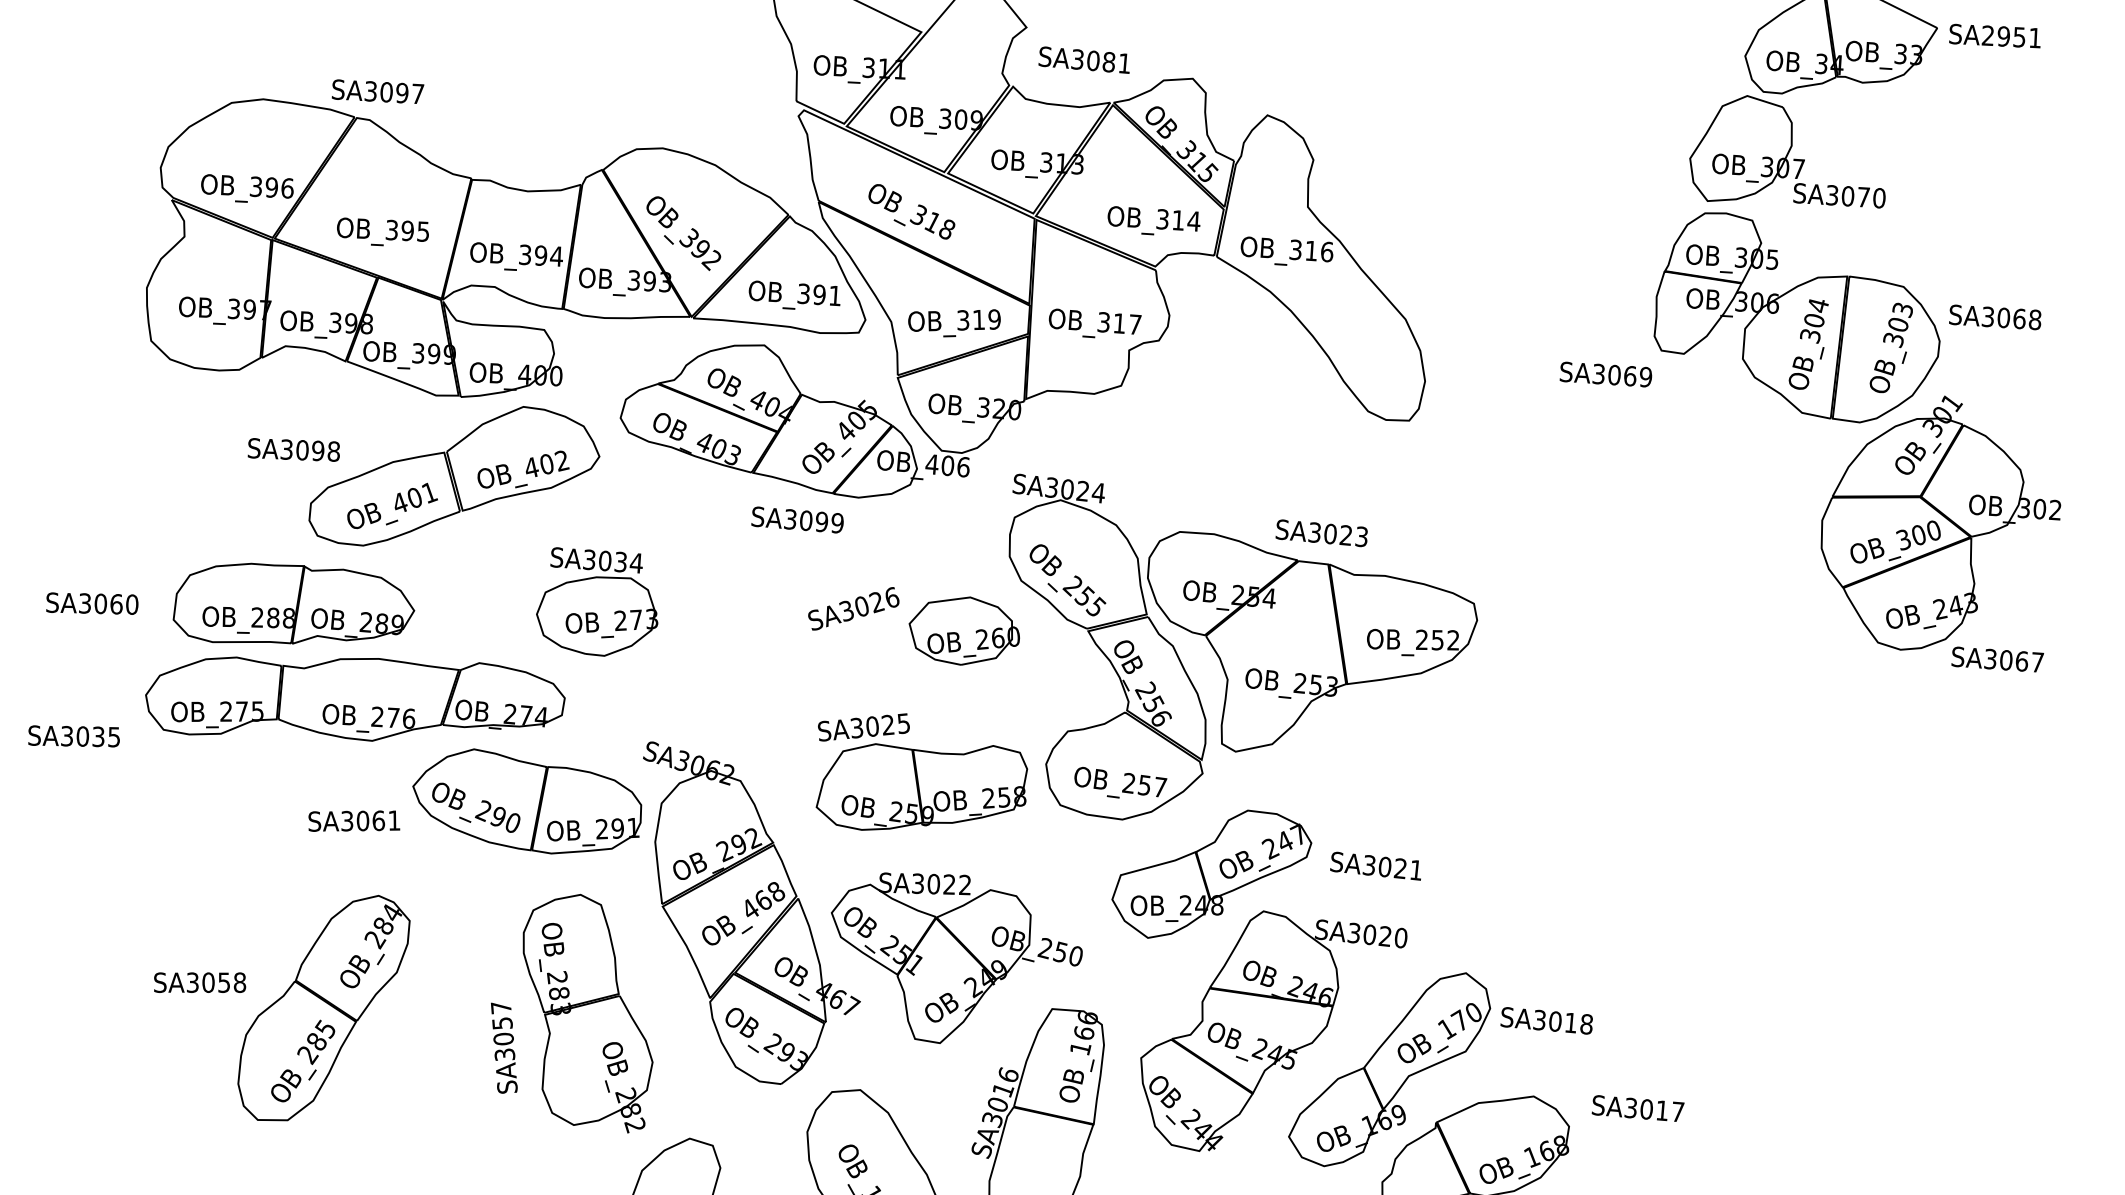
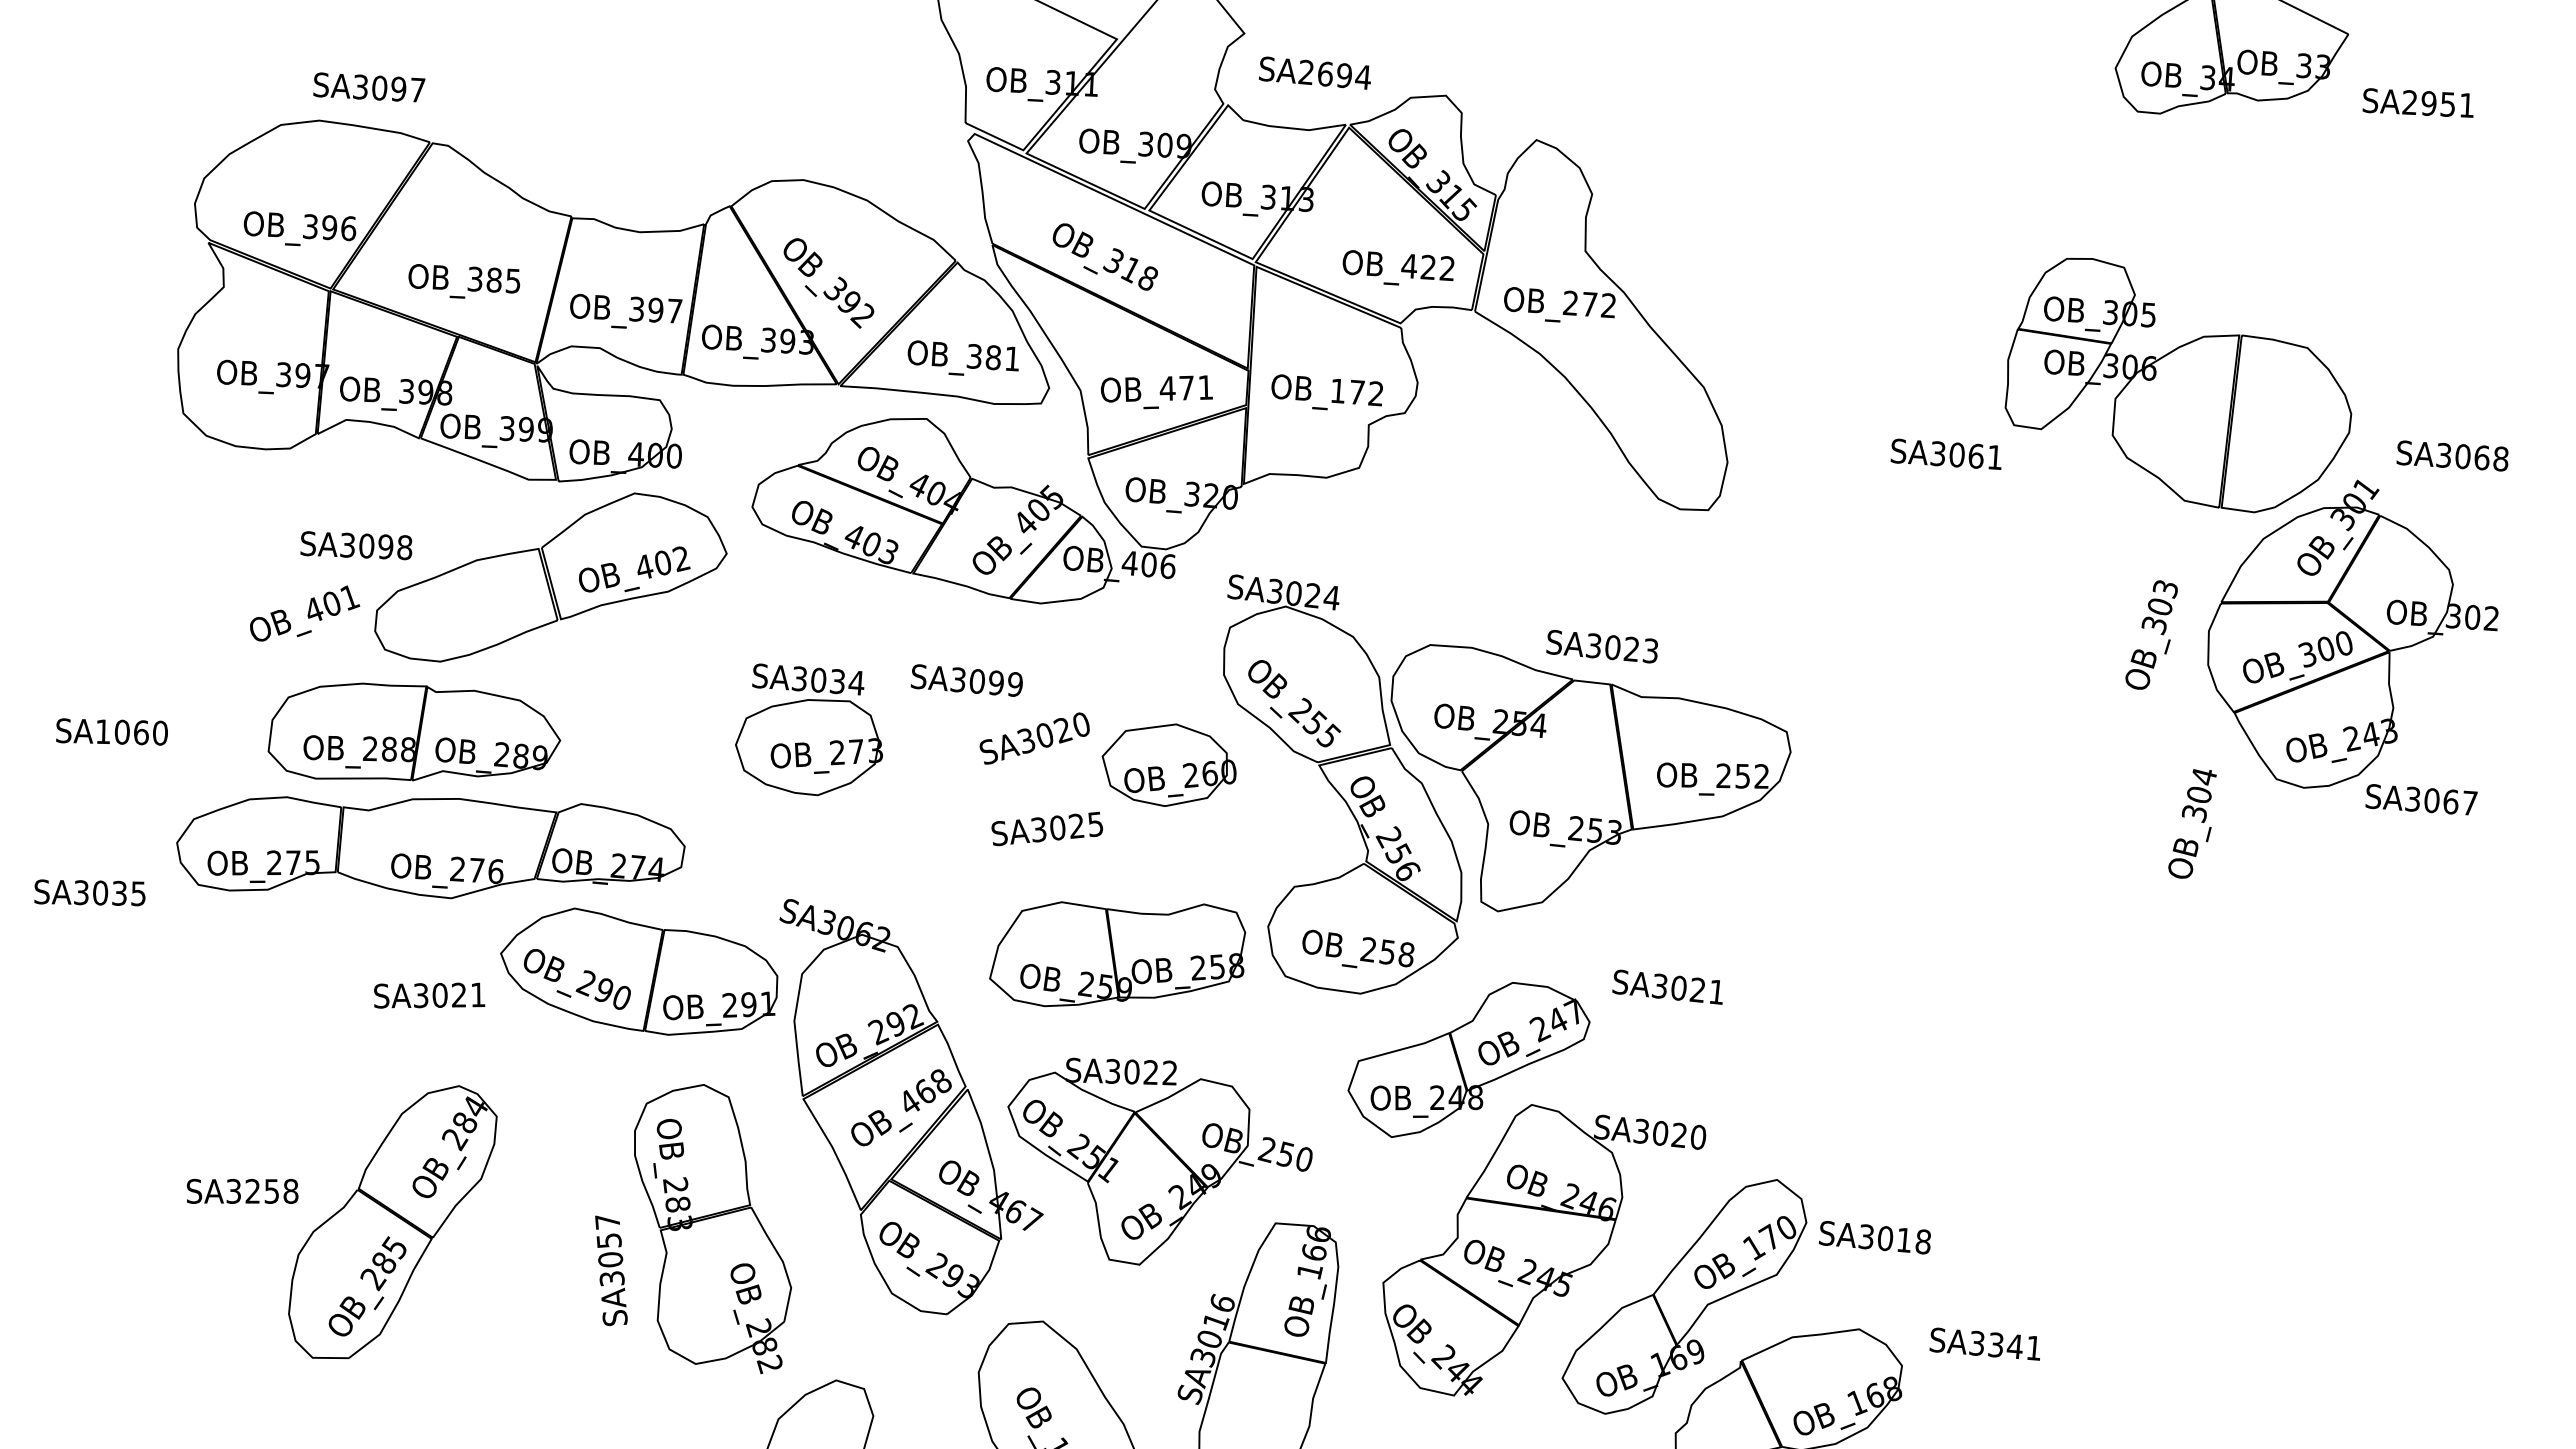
text: (1994, 35) -> (2417, 102), moved
text: (1100, 61) -> (1334, 74), SA3081 -> SA2694
text: (378, 91) -> (369, 87), moved
part: (1787, 152) -> (2166, 184), removed
text: (1178, 220) -> (1428, 267), OB_314 -> OB_422
text: (407, 230) -> (493, 279), OB_395 -> OB_385
text: (1311, 251) -> (1589, 304), OB_316 -> OB_272
text: (556, 255) -> (674, 310), OB_394 -> OB_397
text: (818, 294) -> (992, 357), OB_391 -> OB_381
text: (1995, 317) -> (2452, 455), moved
text: (978, 320) -> (1186, 388), OB_319 -> OB_471
text: (1119, 323) -> (1356, 392), OB_317 -> OB_172
text: (1808, 344) -> (2192, 823), moved
text: (1891, 347) -> (2151, 634), moved
text: (1646, 377) -> (1995, 457), SA3069 -> SA3061
text: (393, 505) -> (305, 613), moved
text: (797, 519) -> (966, 680), moved
text: (892, 596) -> (1081, 723), SA3026 -> SA3020
part: (596, 601) -> (808, 729), moved
text: (84, 603) -> (102, 731), SA3060 -> SA1060
part: (294, 603) -> (414, 731), moved
text: (864, 727) -> (1047, 828), moved
text: (1160, 787) -> (1406, 954), OB_257 -> OB_258
text: (378, 820) -> (458, 994), SA3061 -> SA3021
text: (1375, 865) -> (1667, 986), moved
text: (208, 981) -> (252, 1190), SA3058 -> SA3258
text: (1661, 1110) -> (2014, 1346), SA3017 -> SA3341

